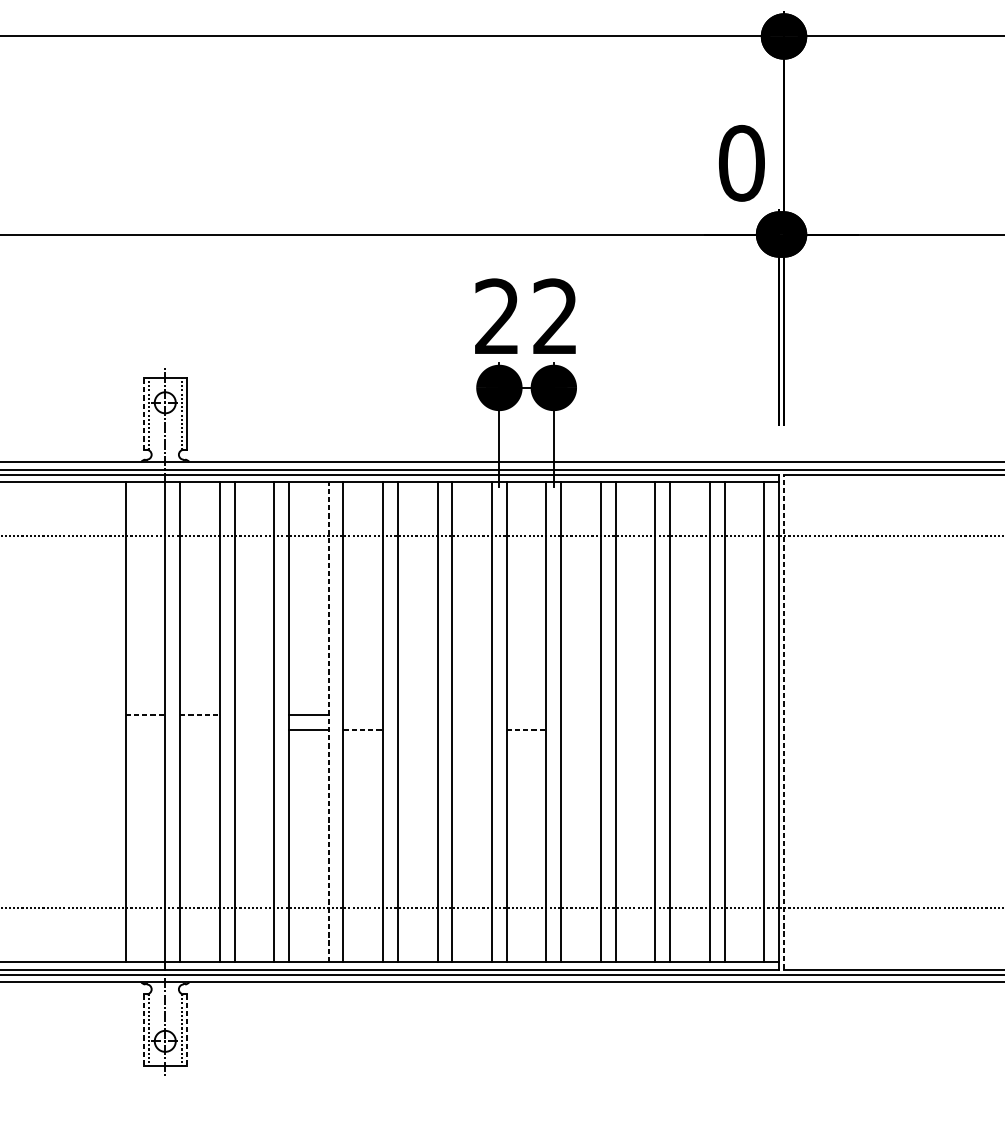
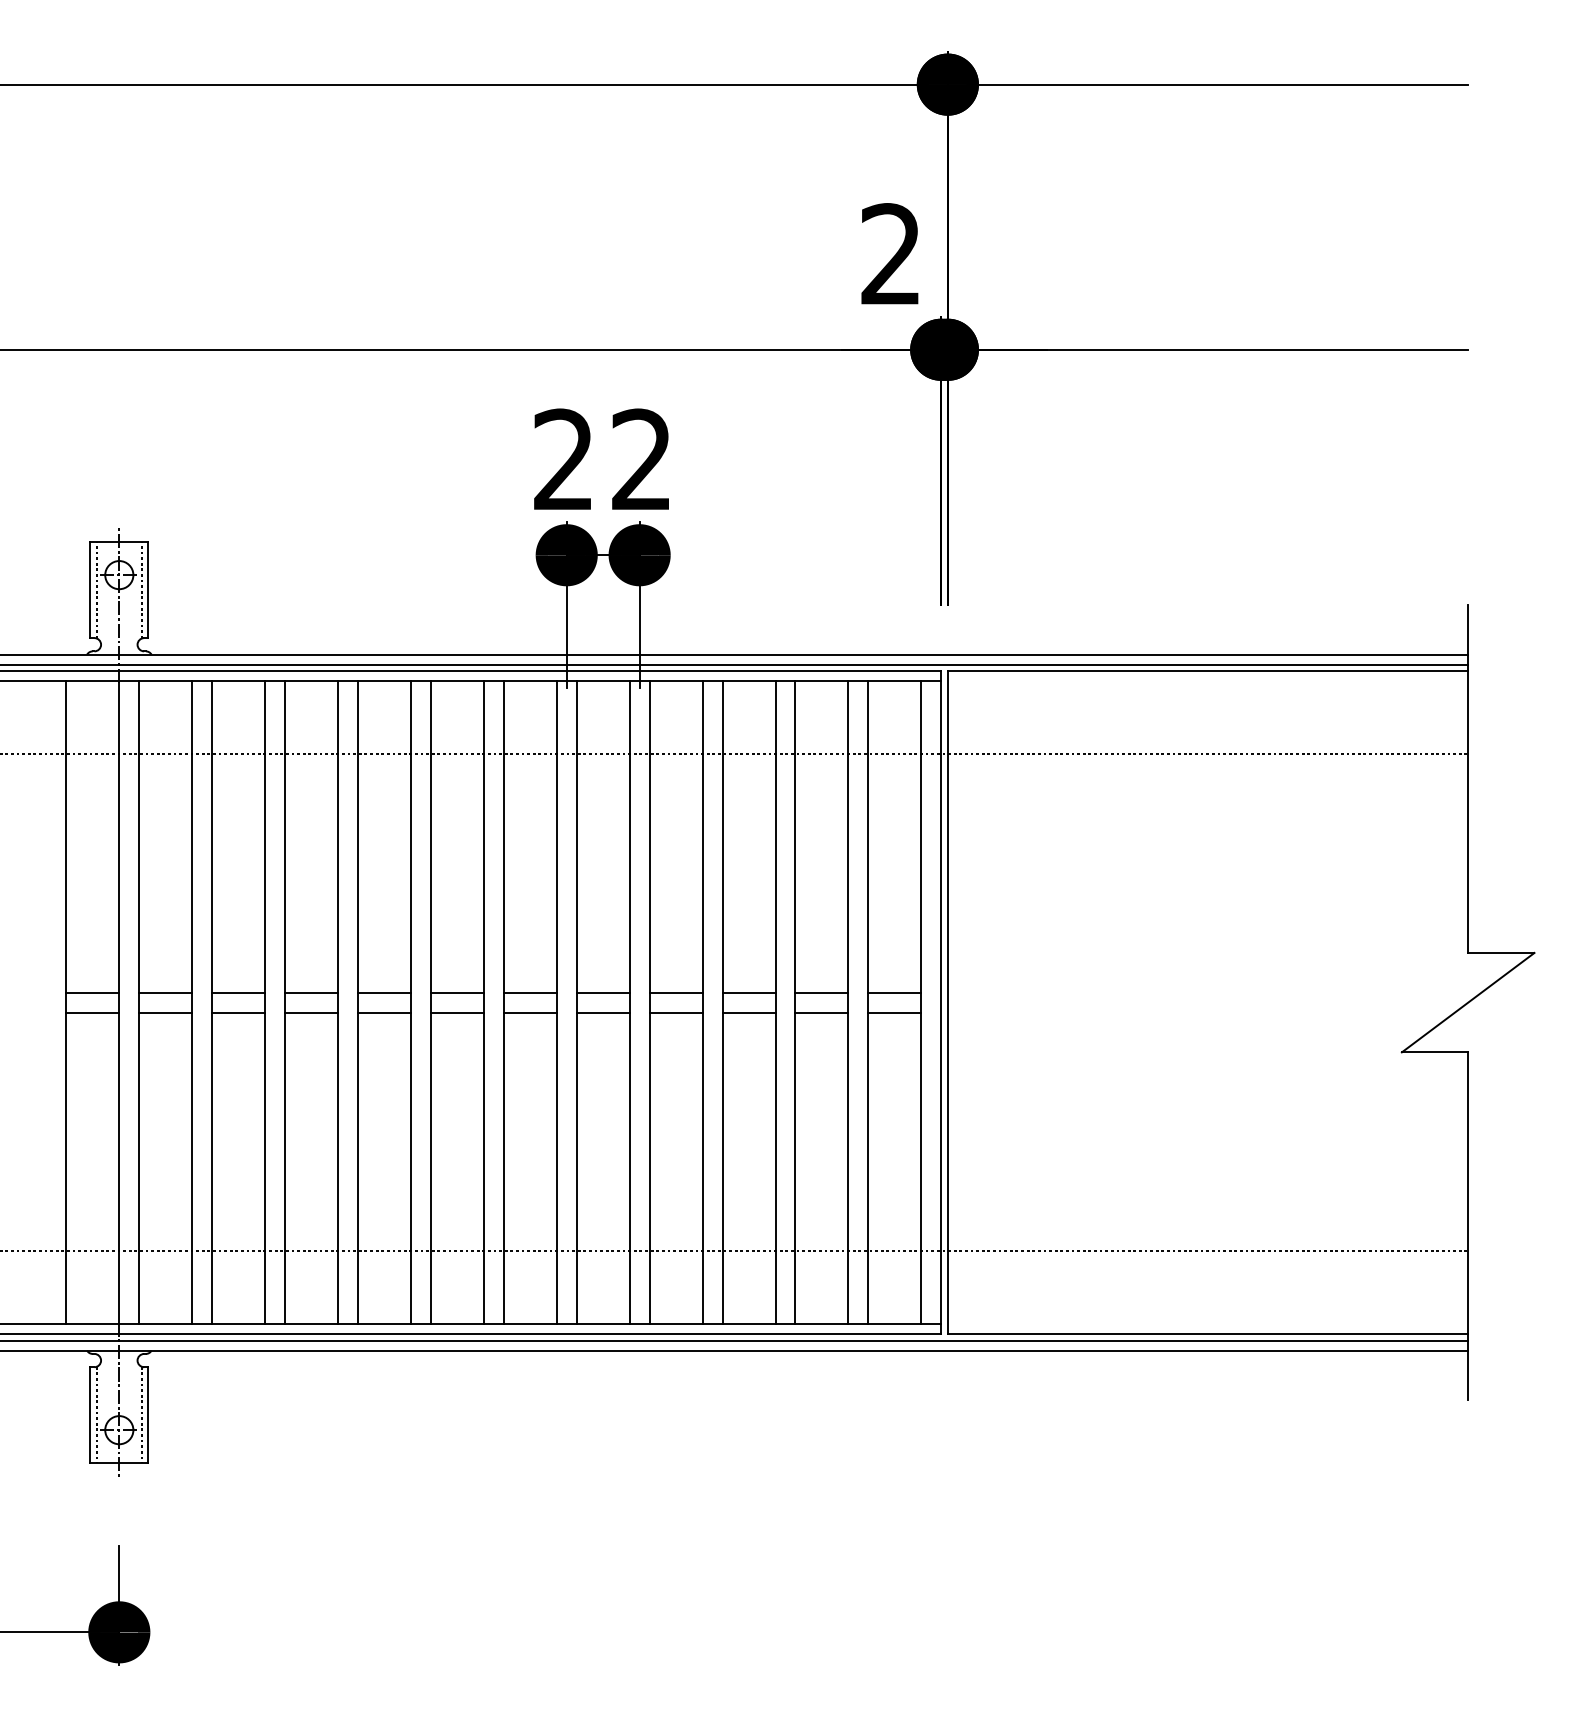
text: (741, 163) -> (891, 254), 0 -> 2
line: (143, 413) -> (90, 589), dashed -> solid
line: (145, 714) -> (92, 992), dashed -> solid
line: (199, 714) -> (165, 992), dashed -> solid
line: (254, 714) -> (238, 992), added
line: (362, 714) -> (383, 992), added
line: (417, 714) -> (456, 992), added
line: (471, 714) -> (529, 992), added
line: (526, 714) -> (602, 992), added
line: (580, 714) -> (675, 992), added
line: (635, 714) -> (748, 992), added
line: (689, 714) -> (821, 992), added
line: (744, 714) -> (894, 992), added
line: (328, 721) -> (338, 1002), dashed -> solid
line: (783, 721) -> (947, 1002), dashed -> solid
line: (145, 729) -> (92, 1012), added
line: (199, 729) -> (165, 1012), added
line: (254, 729) -> (238, 1012), added
line: (363, 729) -> (384, 1012), dashed -> solid
line: (417, 729) -> (456, 1012), added
line: (471, 729) -> (529, 1012), added
line: (526, 729) -> (603, 1012), dashed -> solid
line: (580, 729) -> (675, 1012), added
line: (635, 729) -> (748, 1012), added
line: (689, 729) -> (821, 1012), added
line: (744, 729) -> (894, 1012), added
line: (143, 1030) -> (90, 1415), dashed -> solid
line: (187, 1030) -> (148, 1415), dashed -> solid

